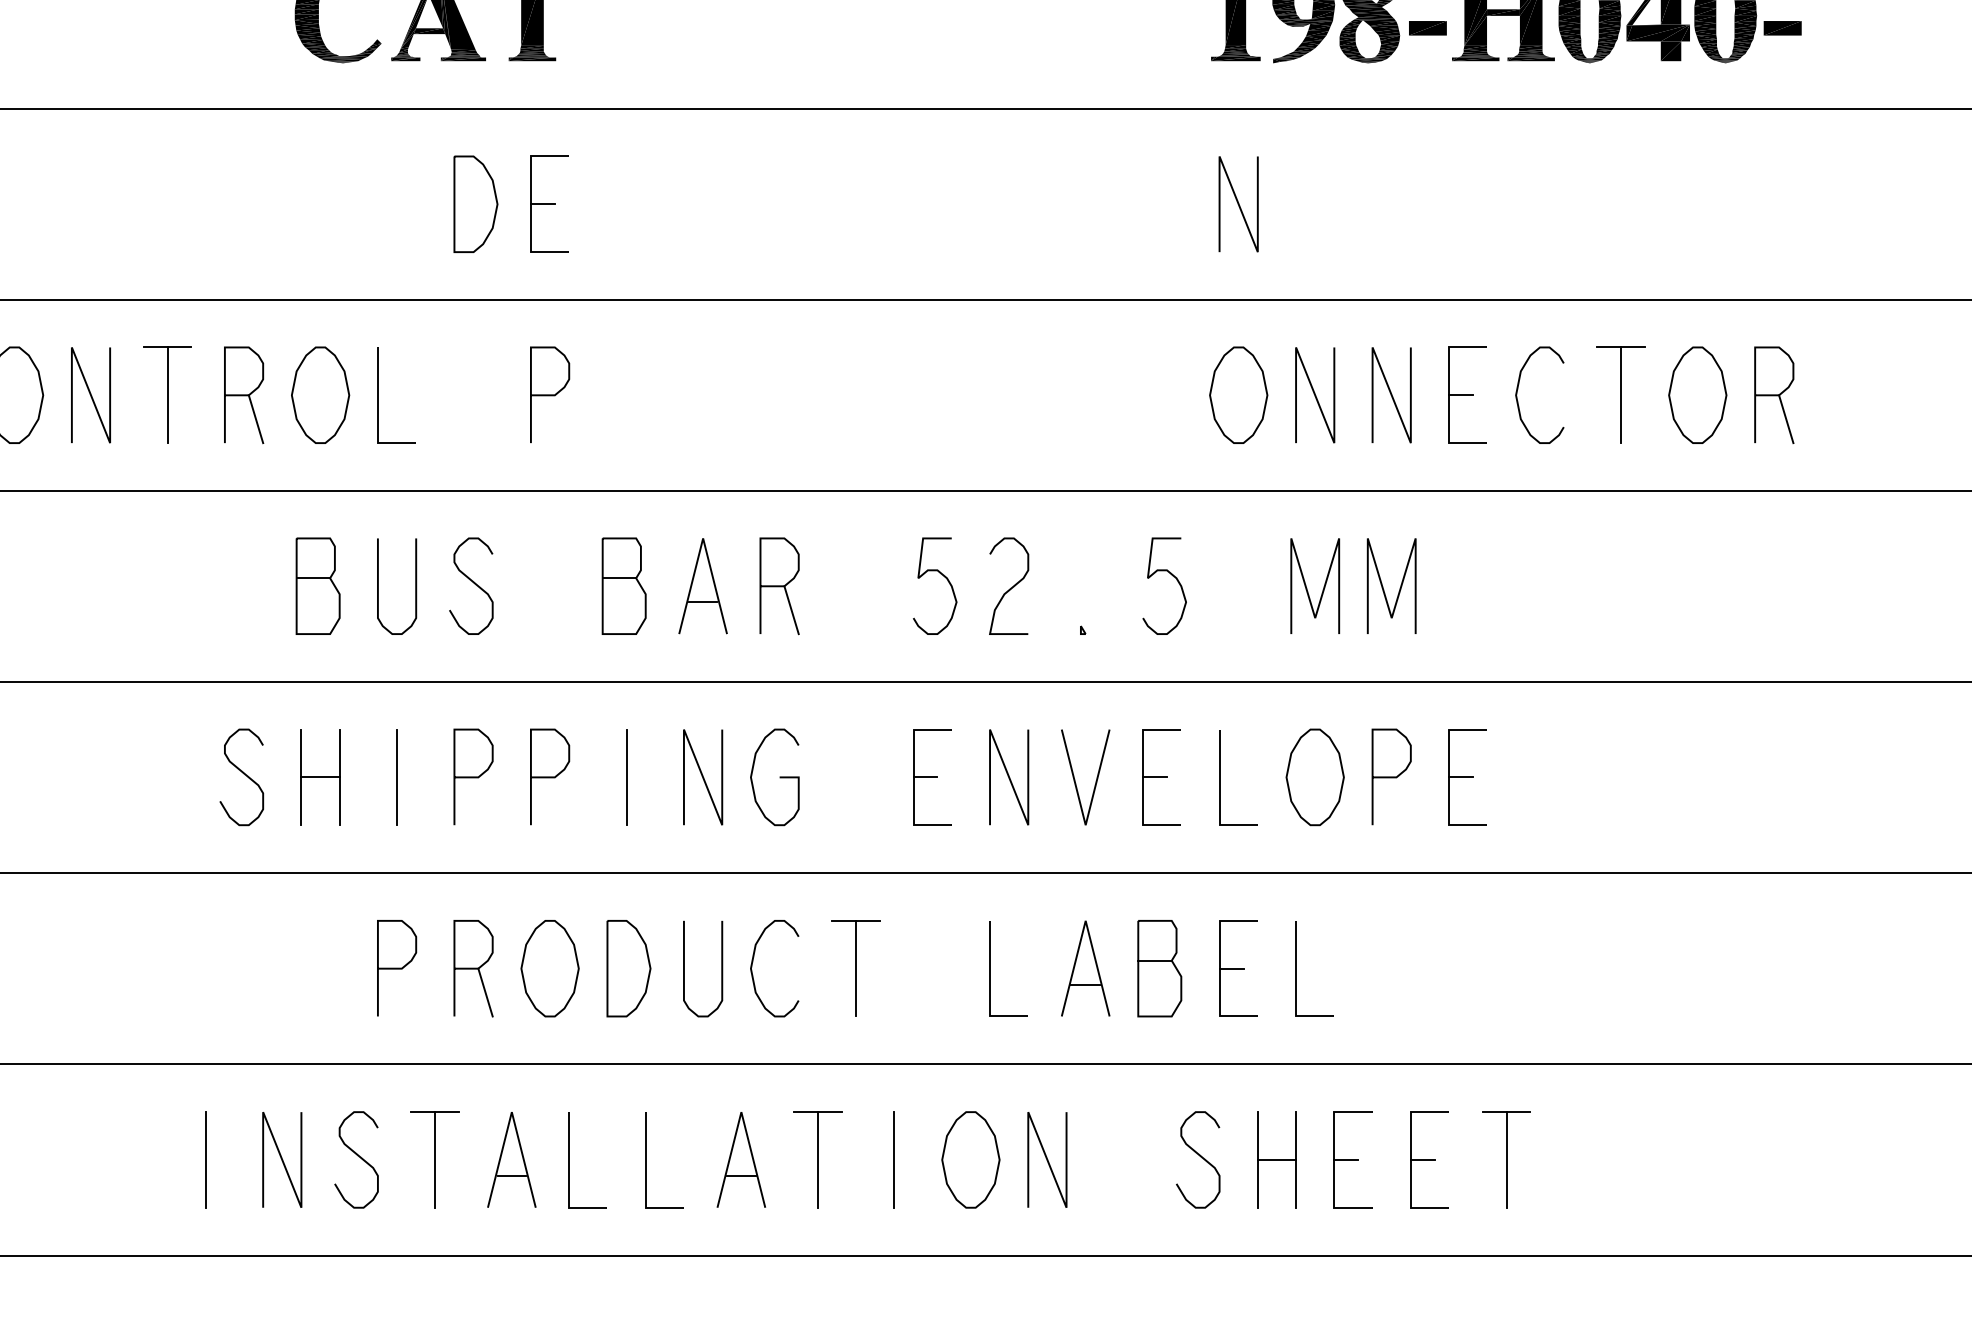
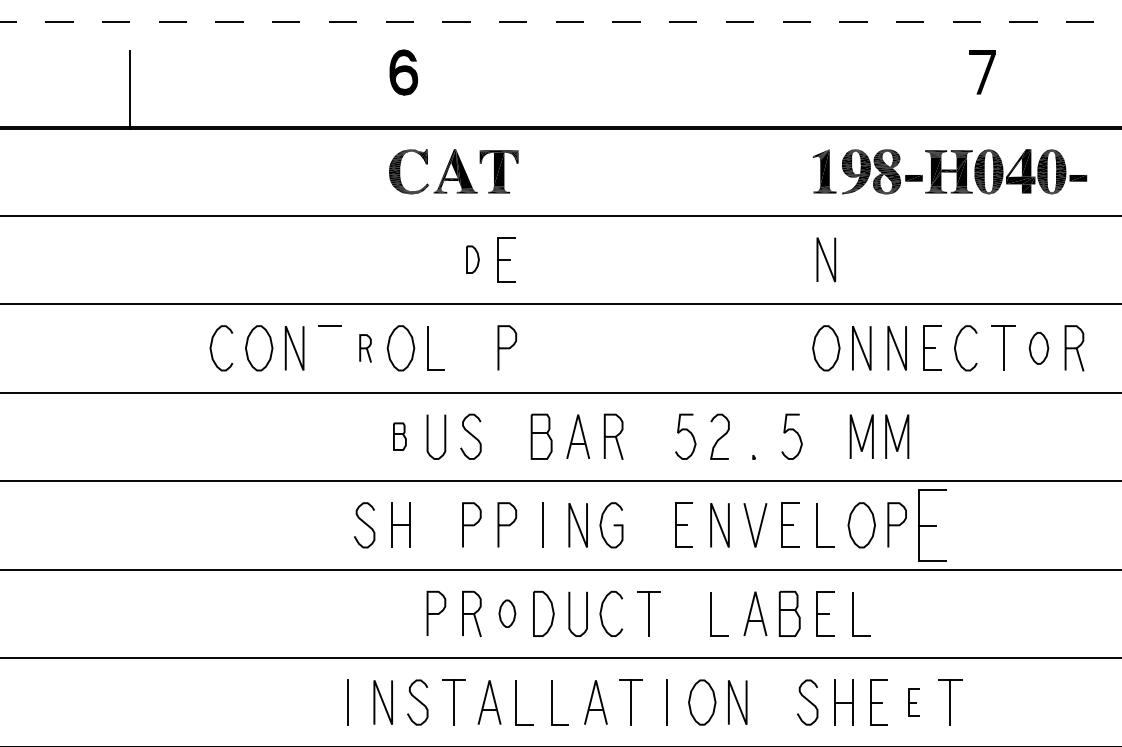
part: (474, 203) -> (472, 259), size x0.6
line: (168, 395) -> (330, 348), removed
part: (243, 395) -> (365, 348), size x0.6
part: (1696, 395) -> (1038, 348), size x0.7
part: (317, 585) -> (399, 436), size x0.6
part: (1467, 775) -> (932, 524), size x1.6
line: (397, 777) -> (436, 525), removed
part: (550, 967) -> (507, 613), size x0.6
part: (1429, 1159) -> (914, 702), size x0.6

